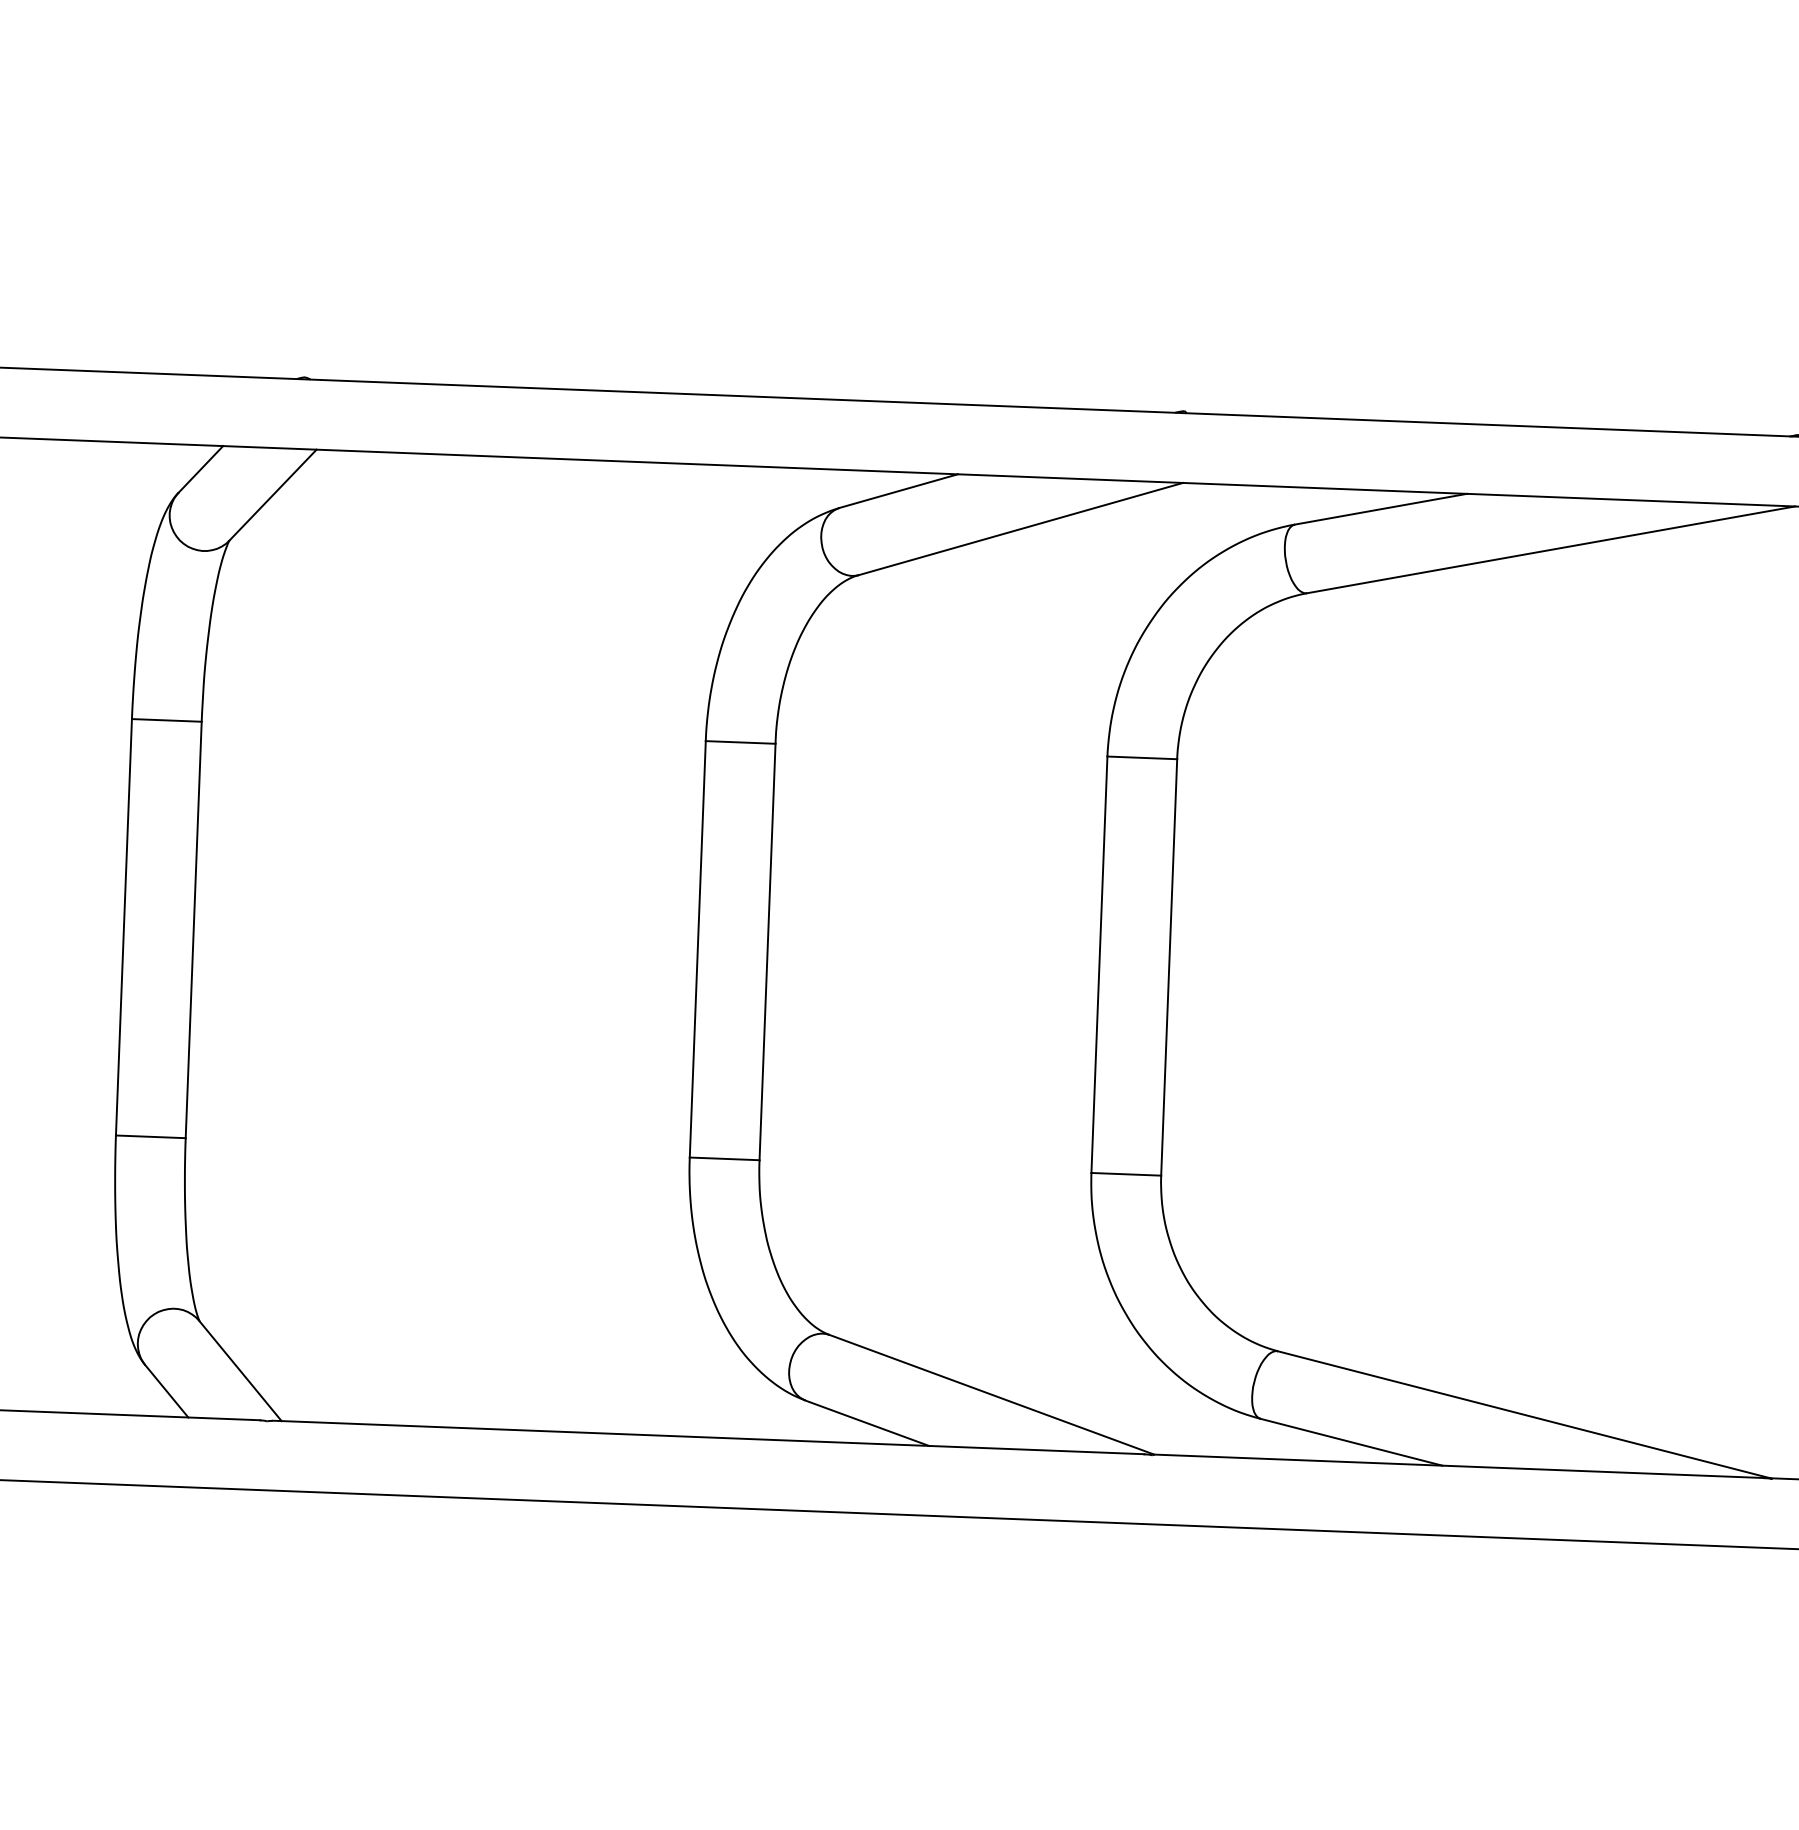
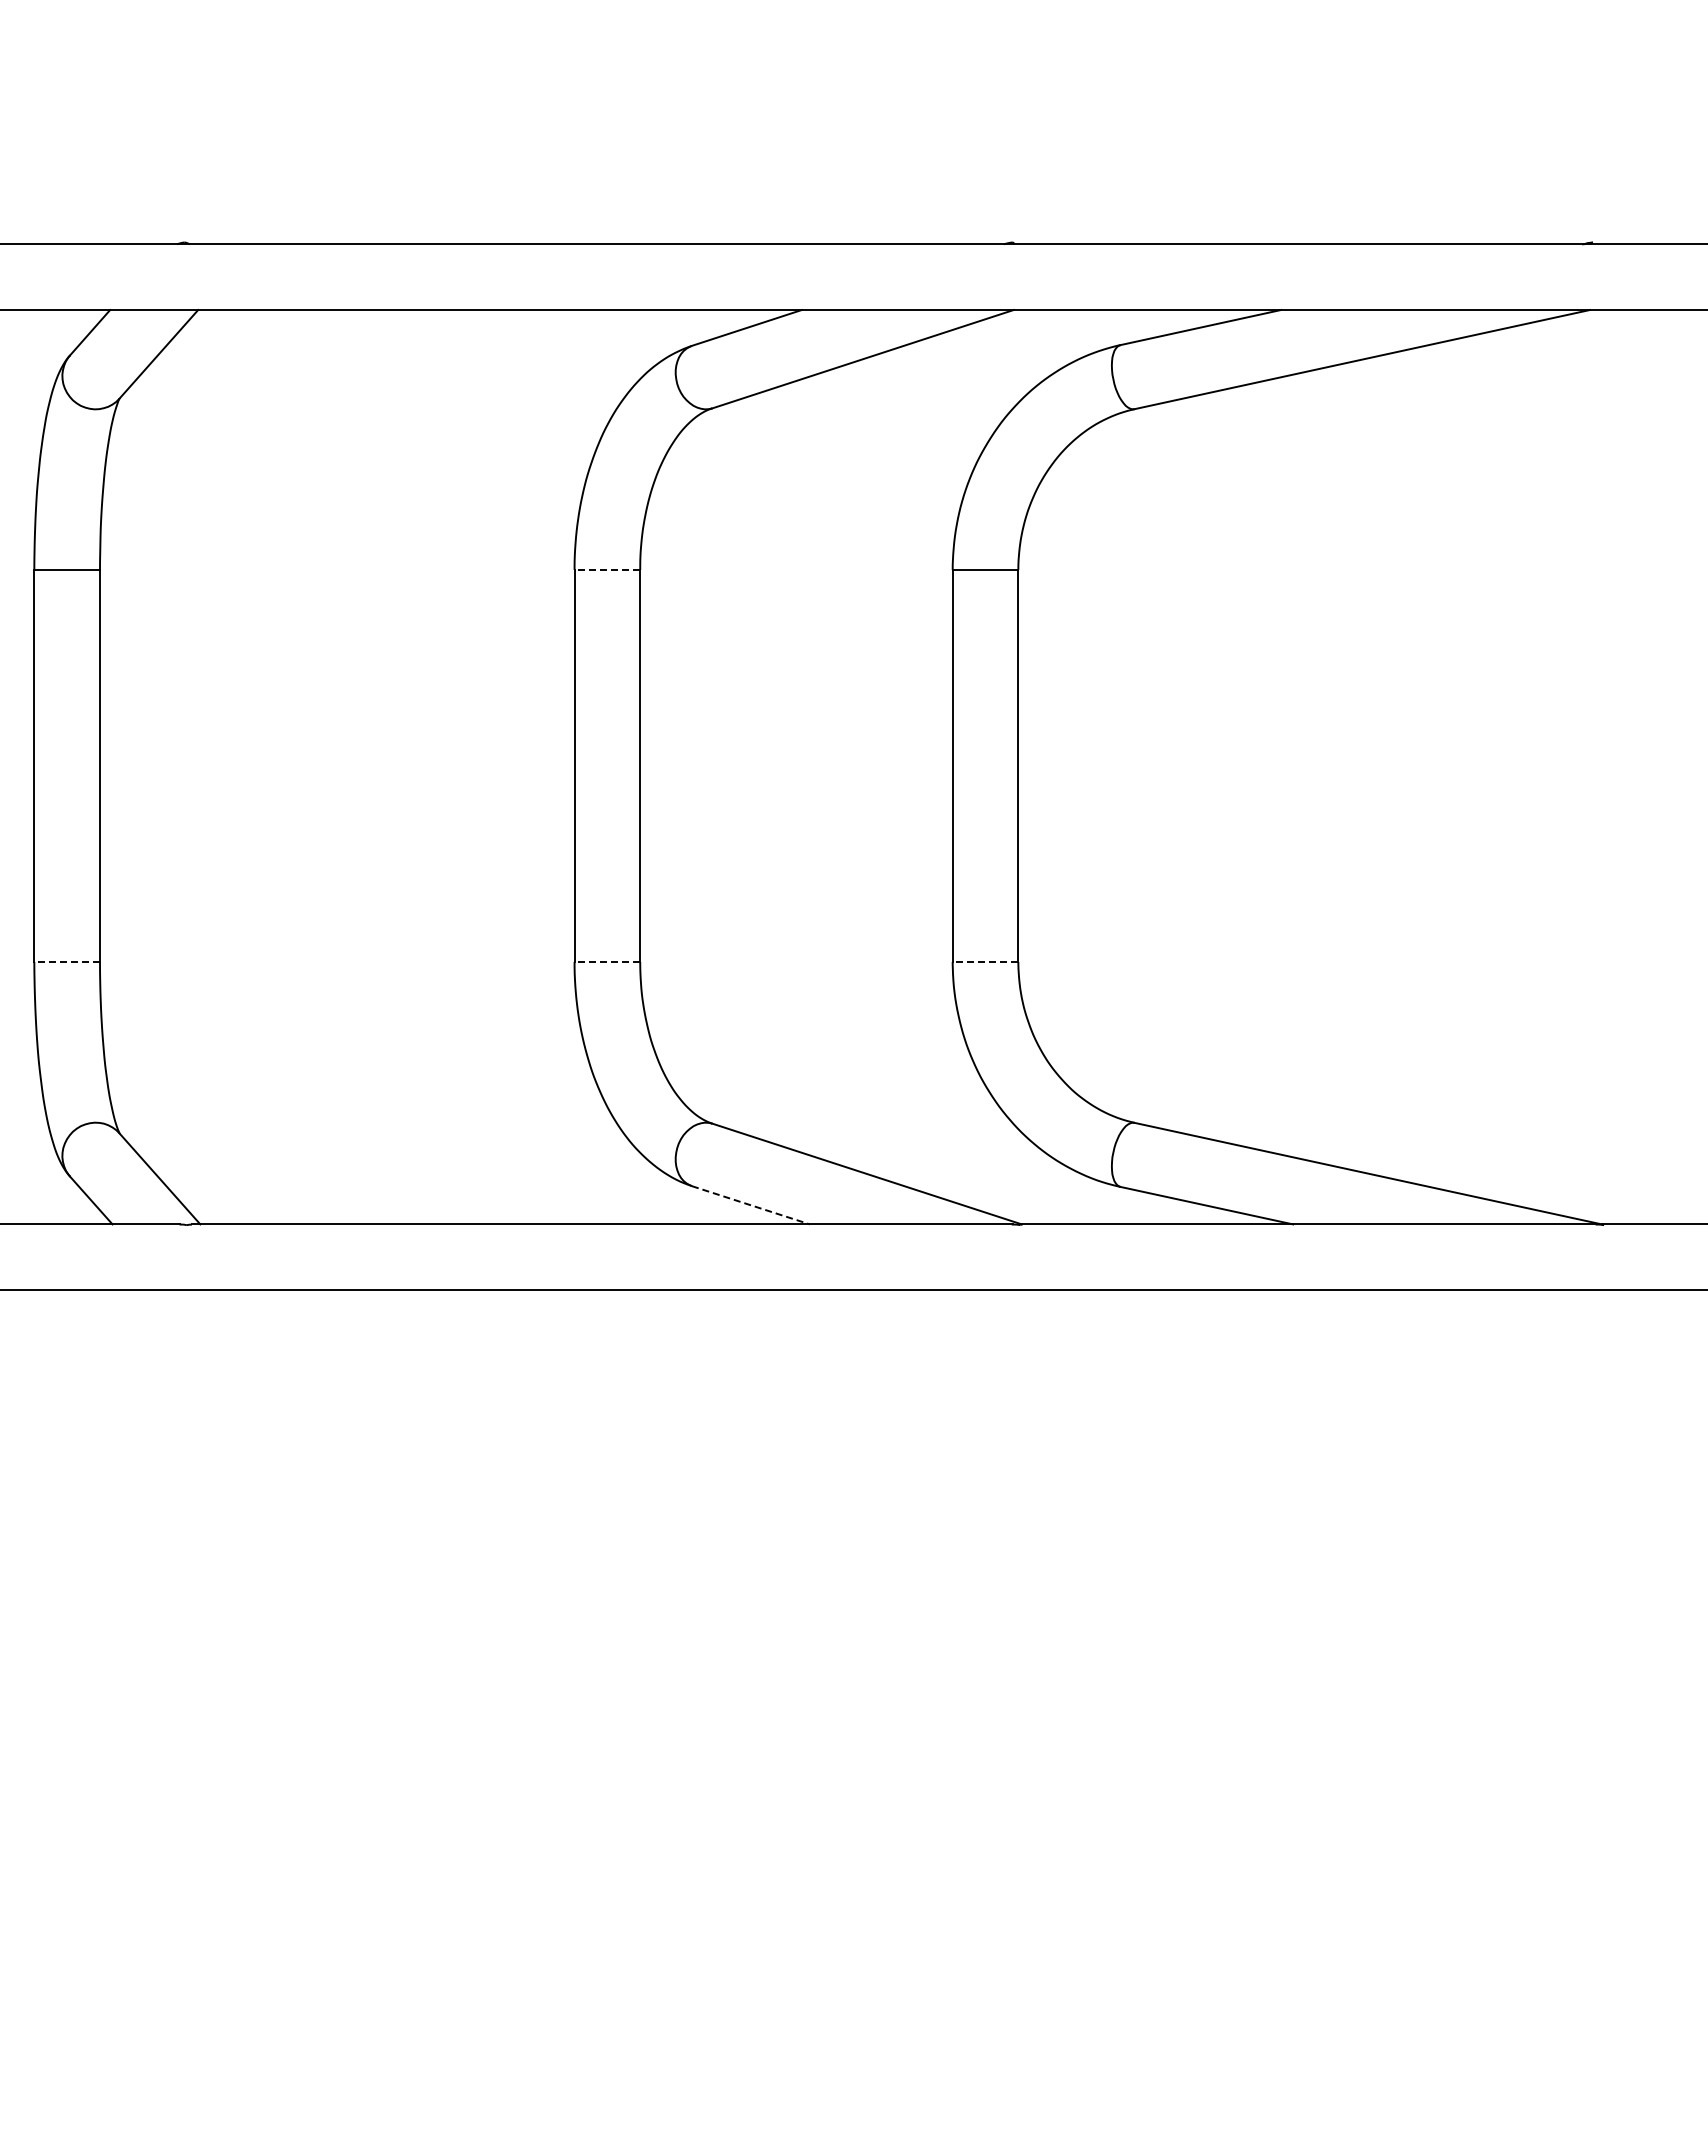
line: (740, 742) -> (607, 569), solid -> dashed
line: (151, 1136) -> (67, 961), solid -> dashed
line: (724, 1158) -> (607, 961), solid -> dashed
line: (1126, 1173) -> (985, 961), solid -> dashed
line: (867, 1423) -> (751, 1205), solid -> dashed

